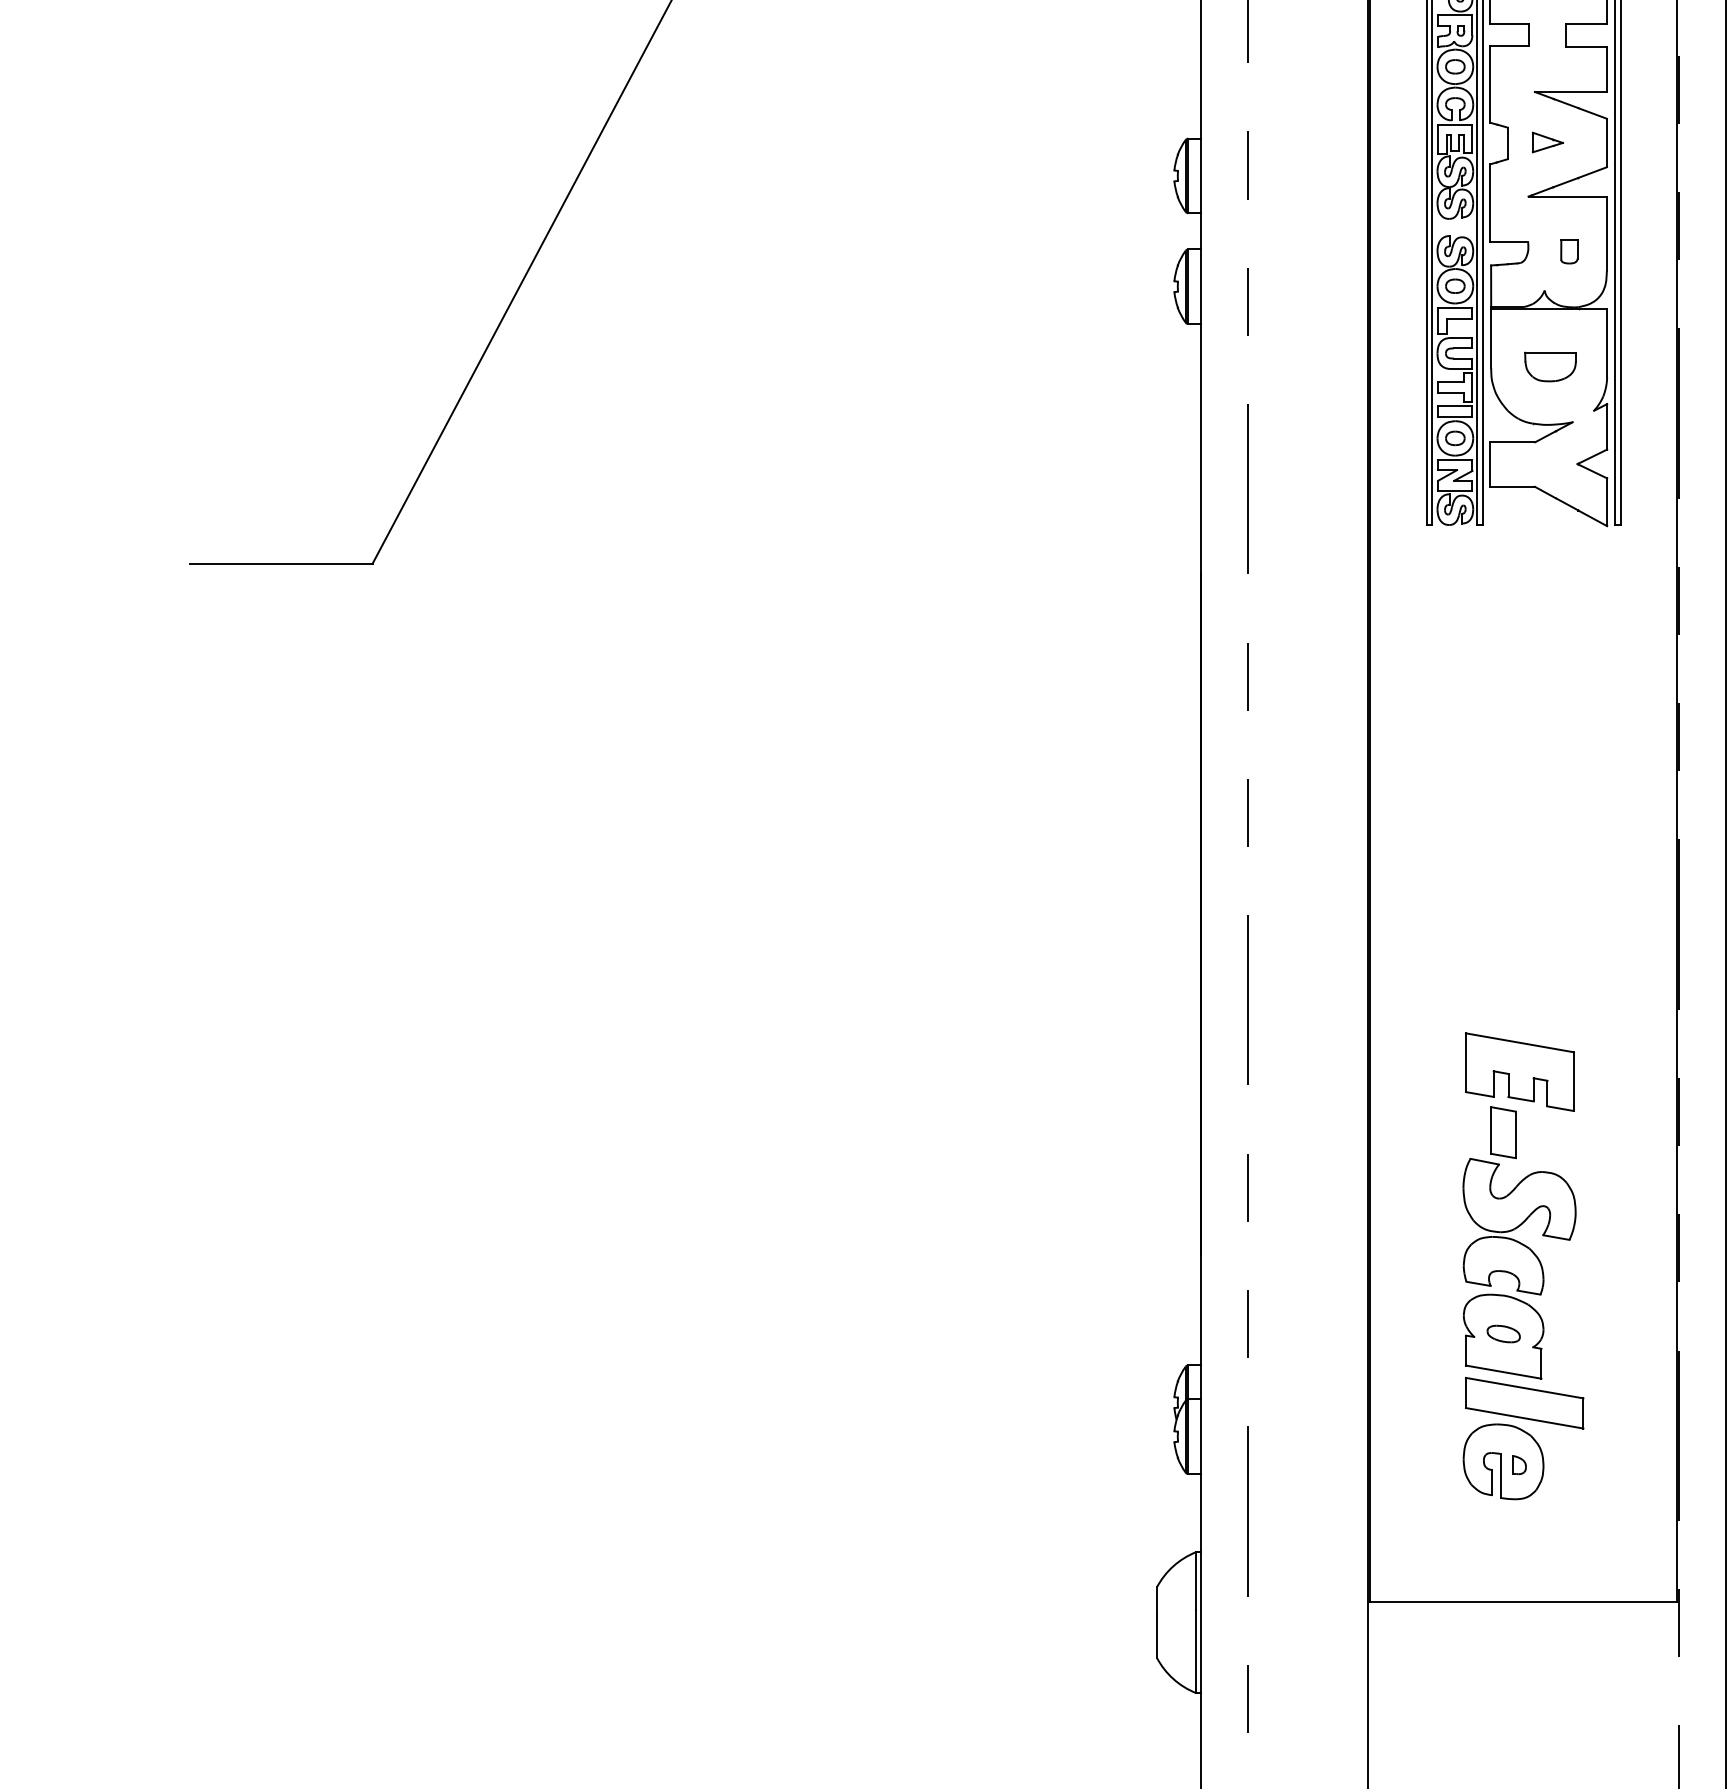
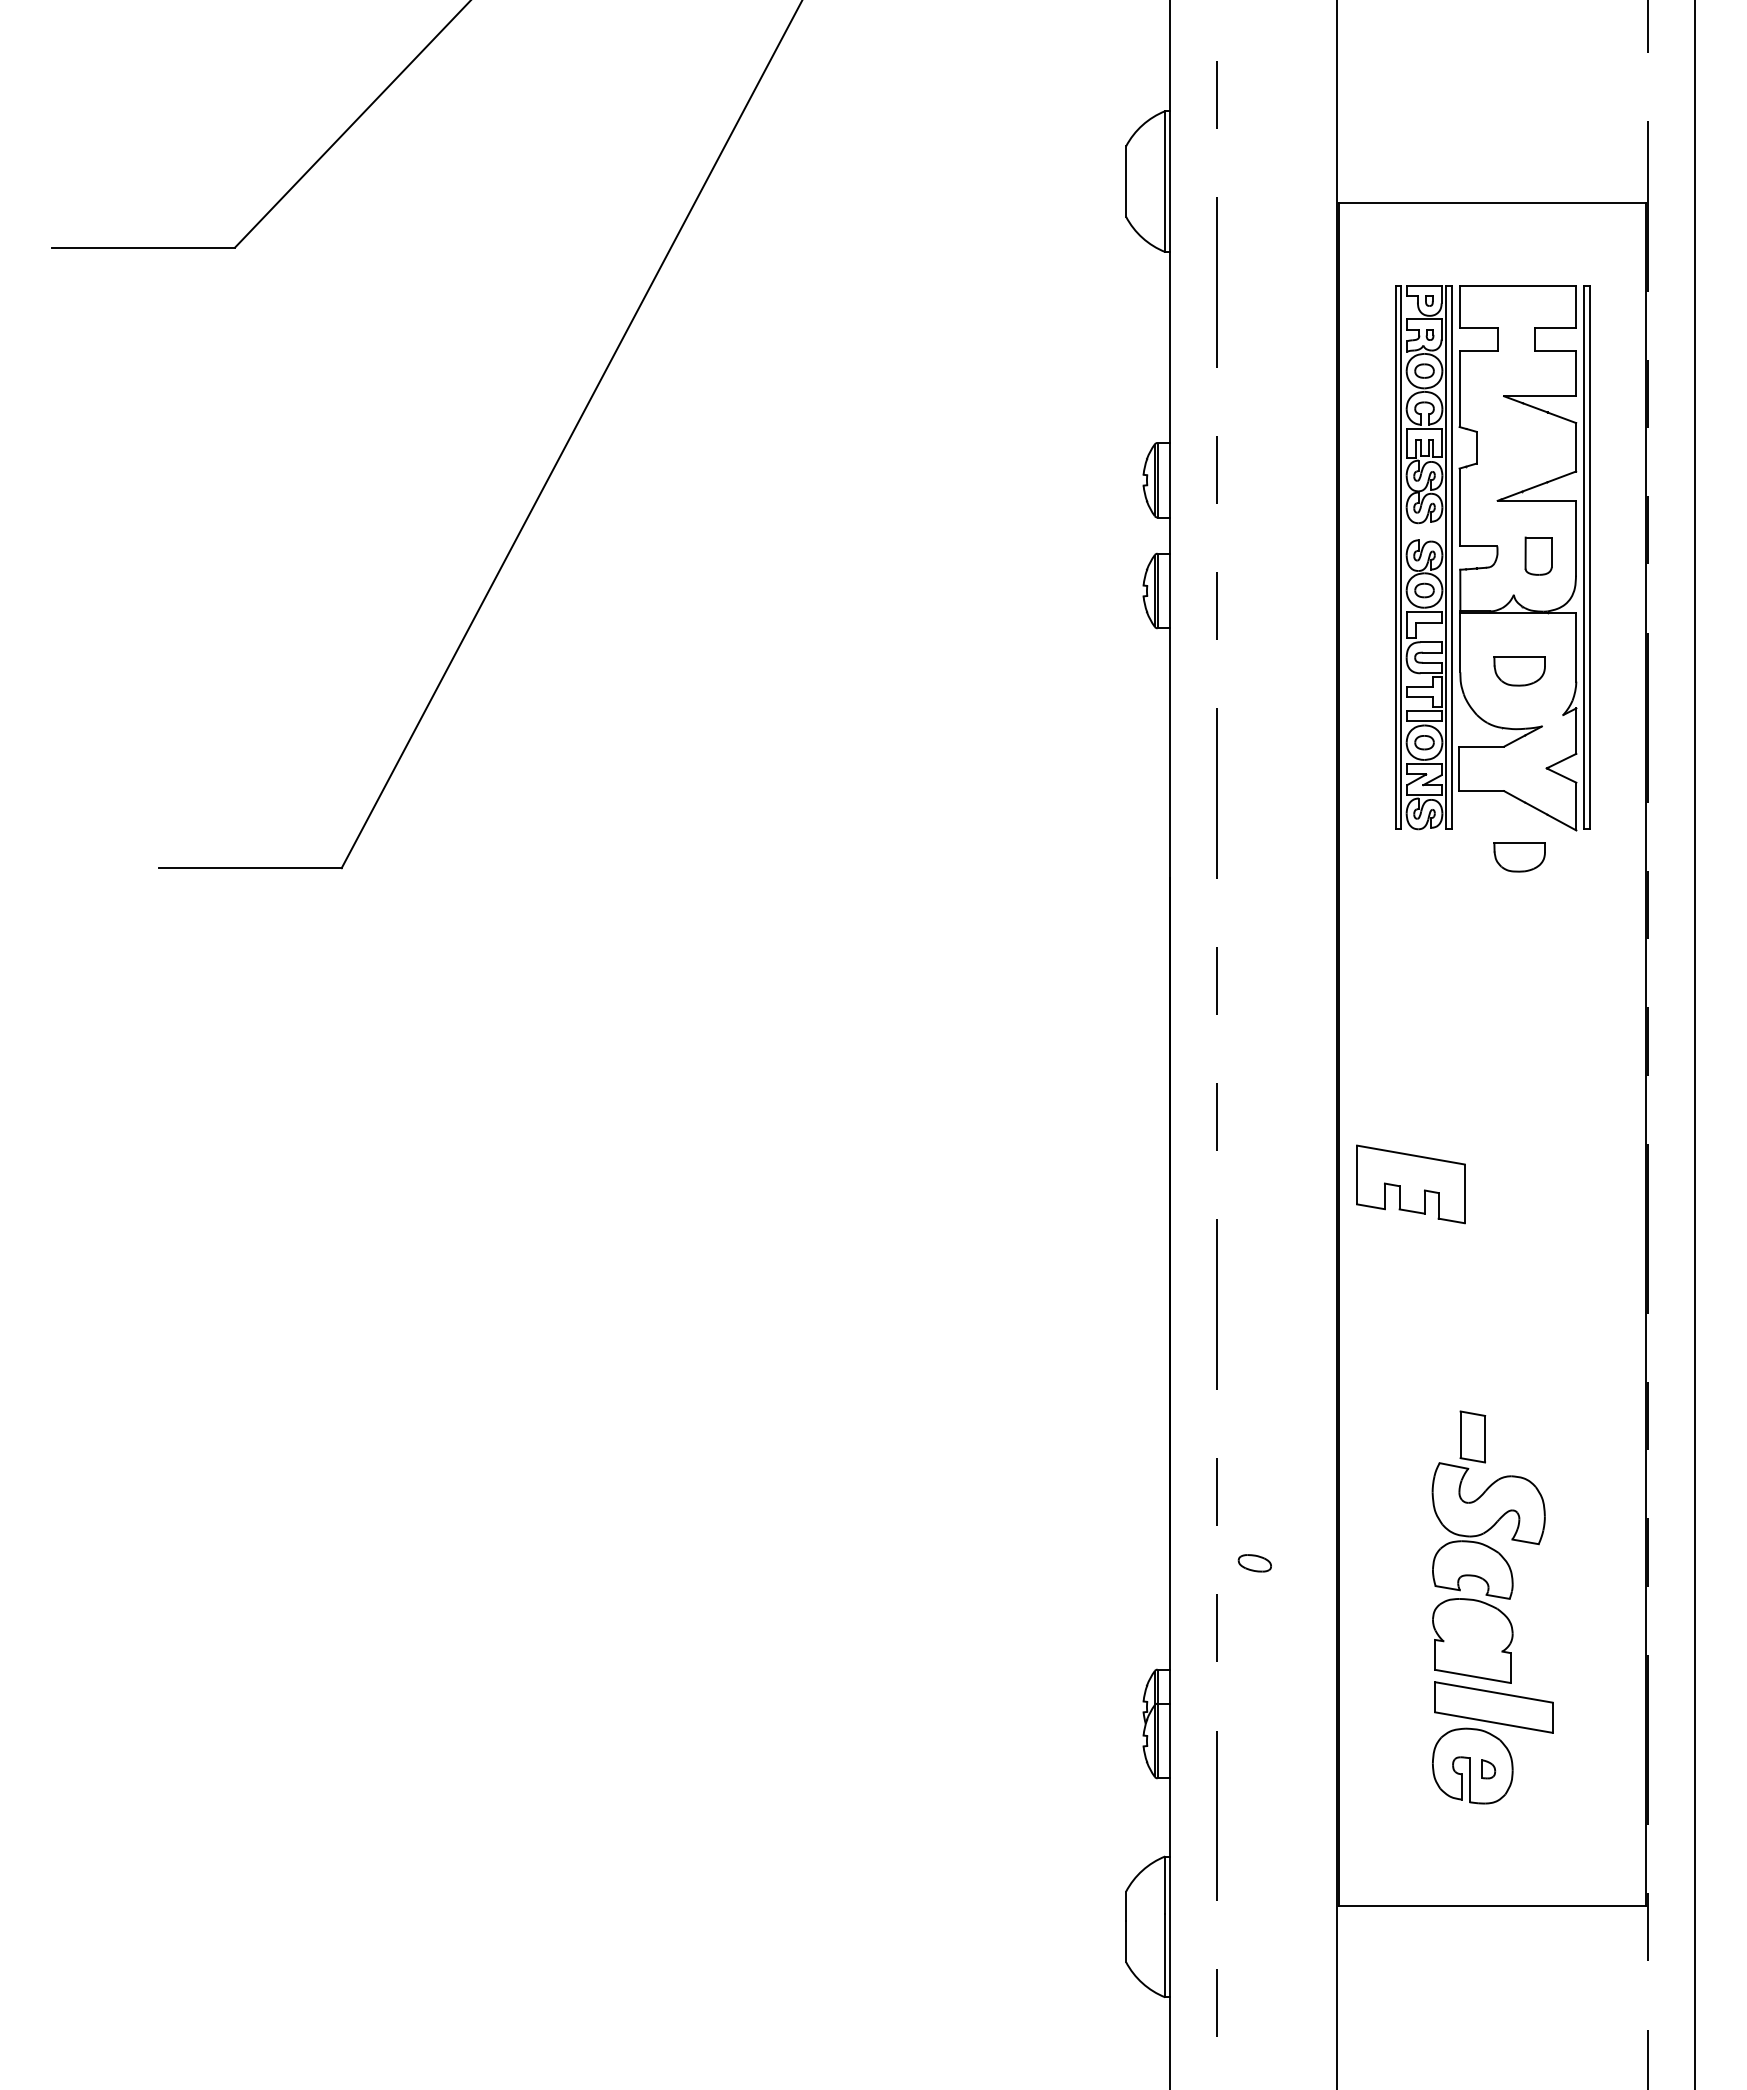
part: (1548, 142) -> (1517, 446), removed
part: (1569, 251) -> (1538, 555), size x1.6
part: (1550, 553) -> (1519, 857), added
part: (1519, 1072) -> (1410, 1184), moved
part: (1503, 1334) -> (1254, 1563), moved

